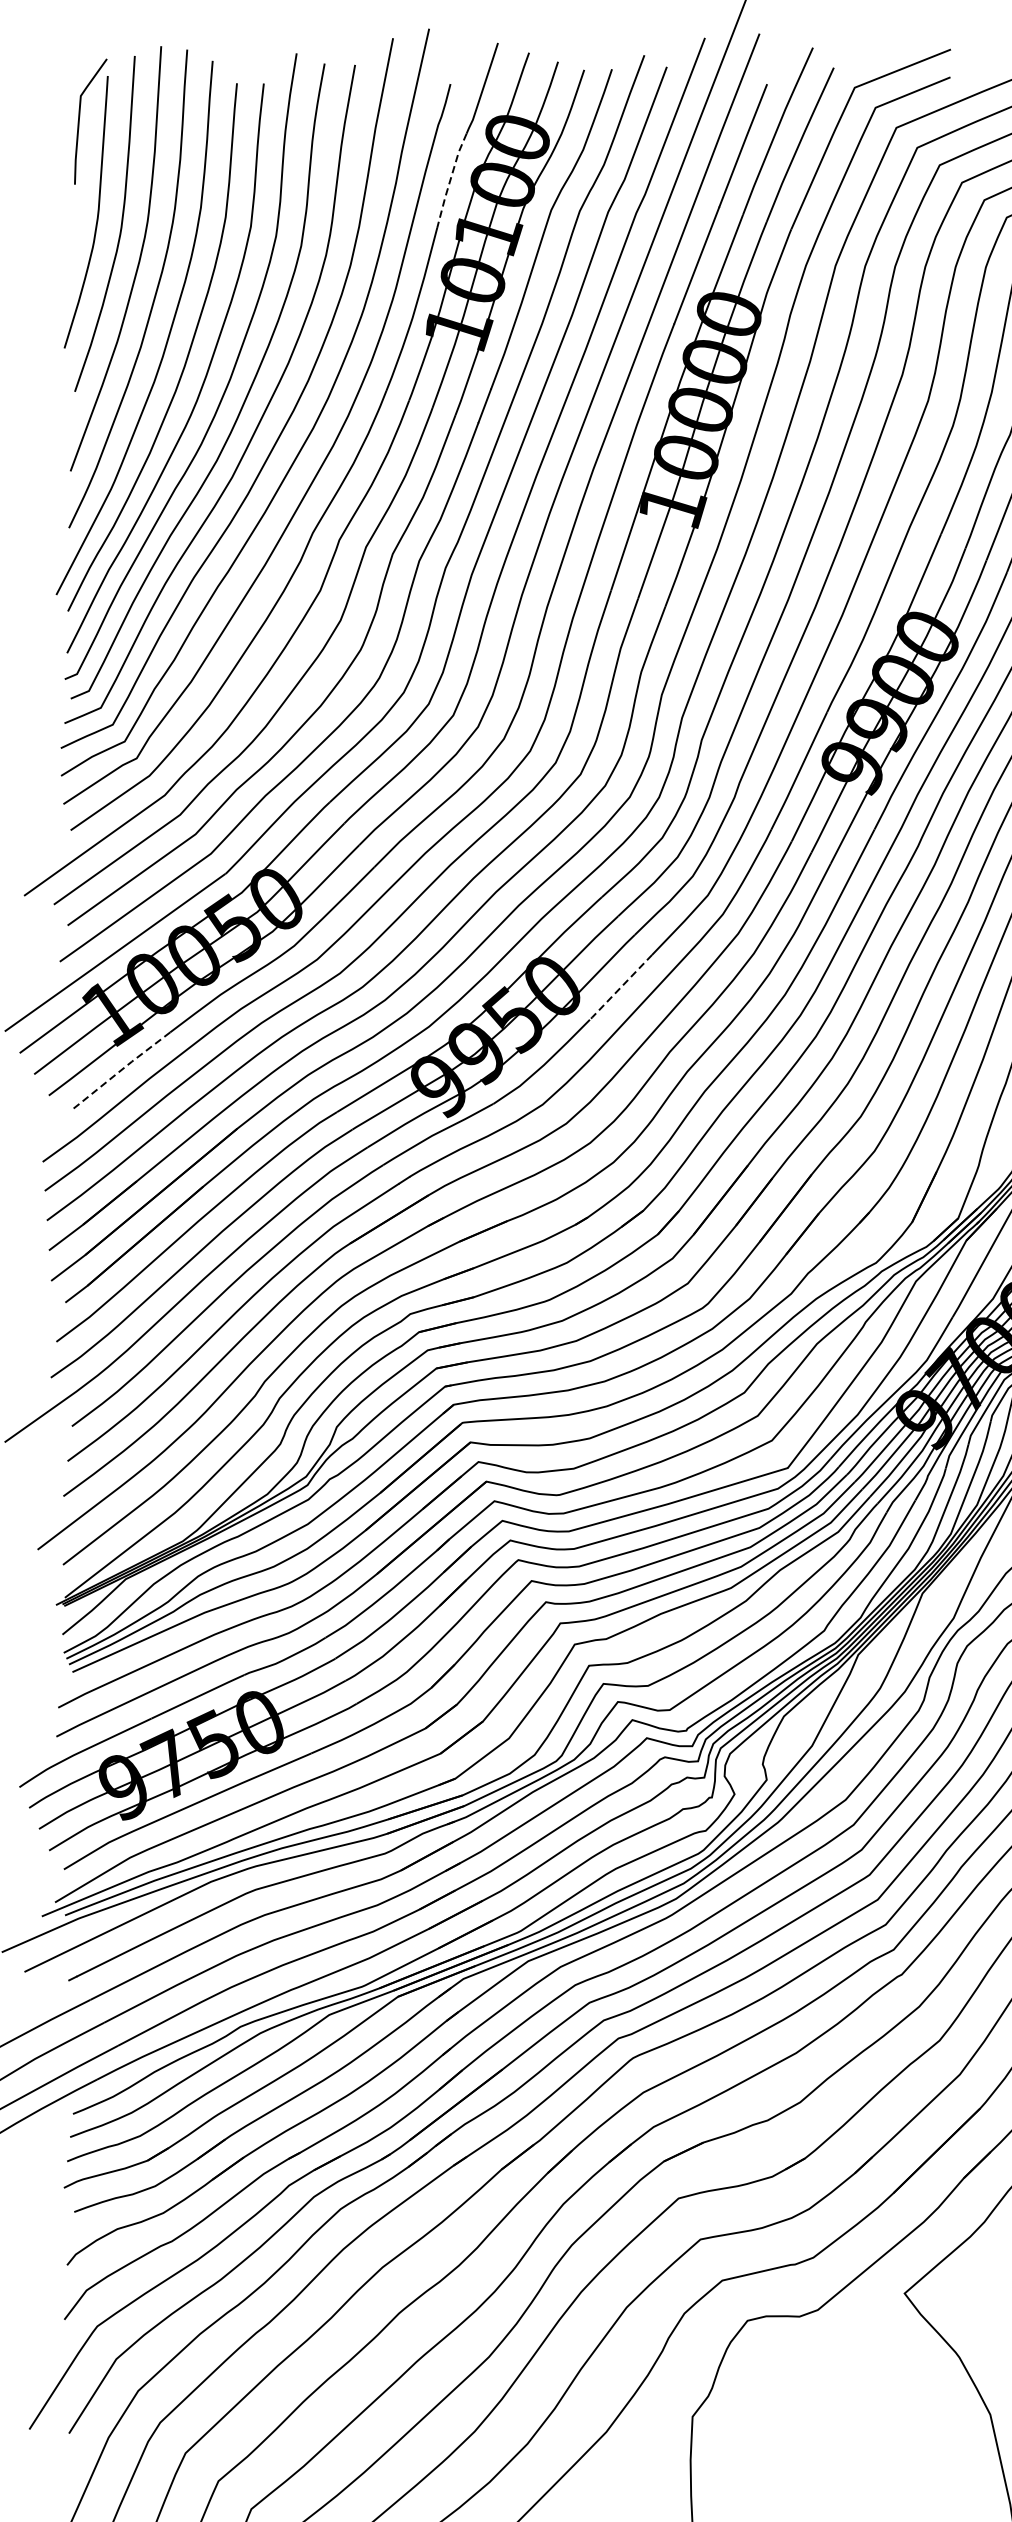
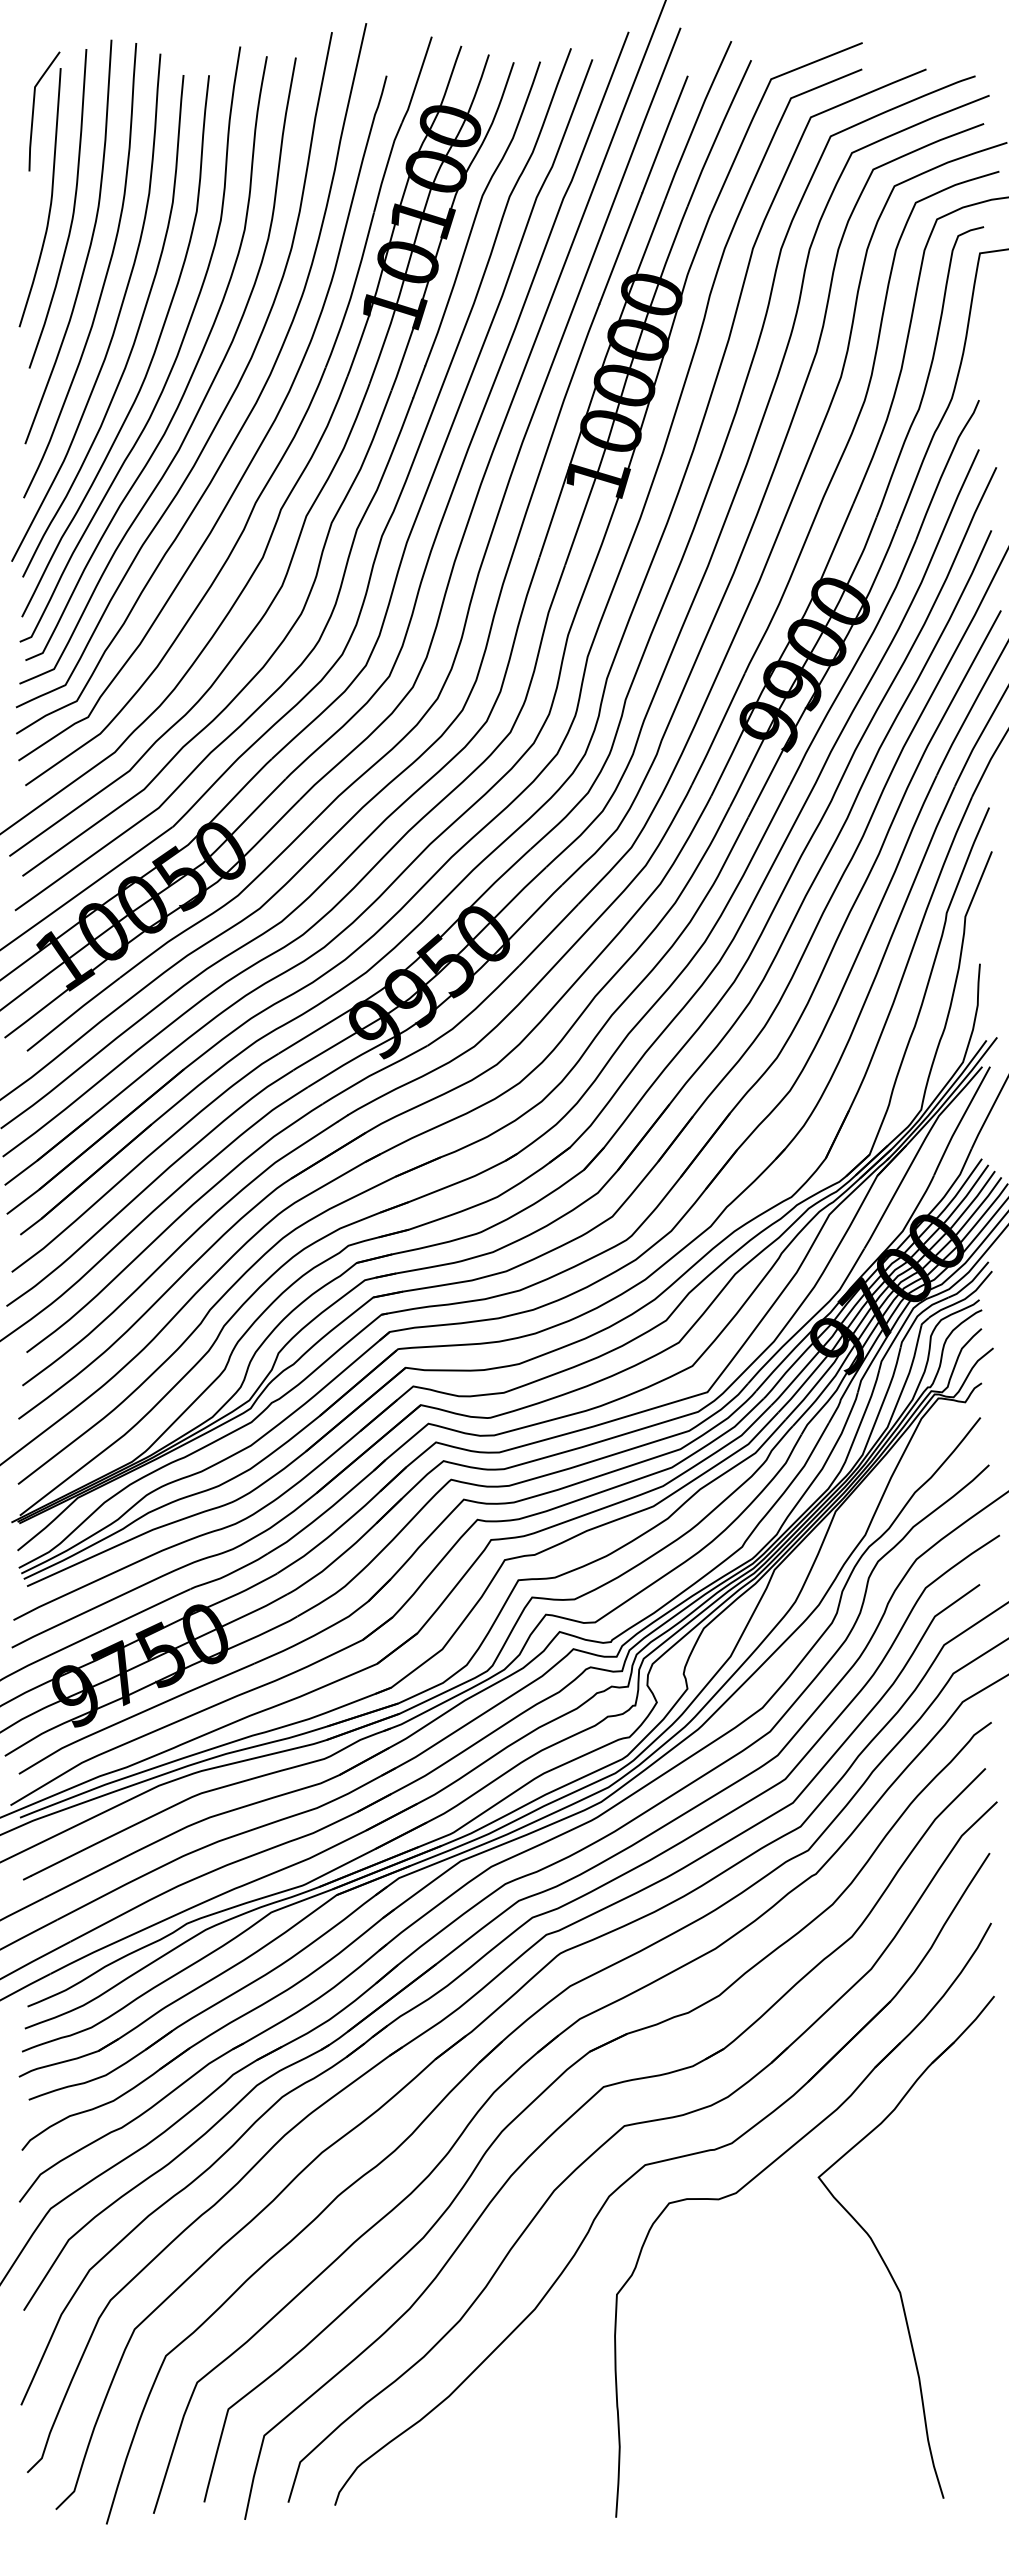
line: (450, 179) -> (386, 166), dashed -> solid
line: (620, 987) -> (548, 935), dashed -> solid
line: (120, 1070) -> (72, 1014), dashed -> solid

